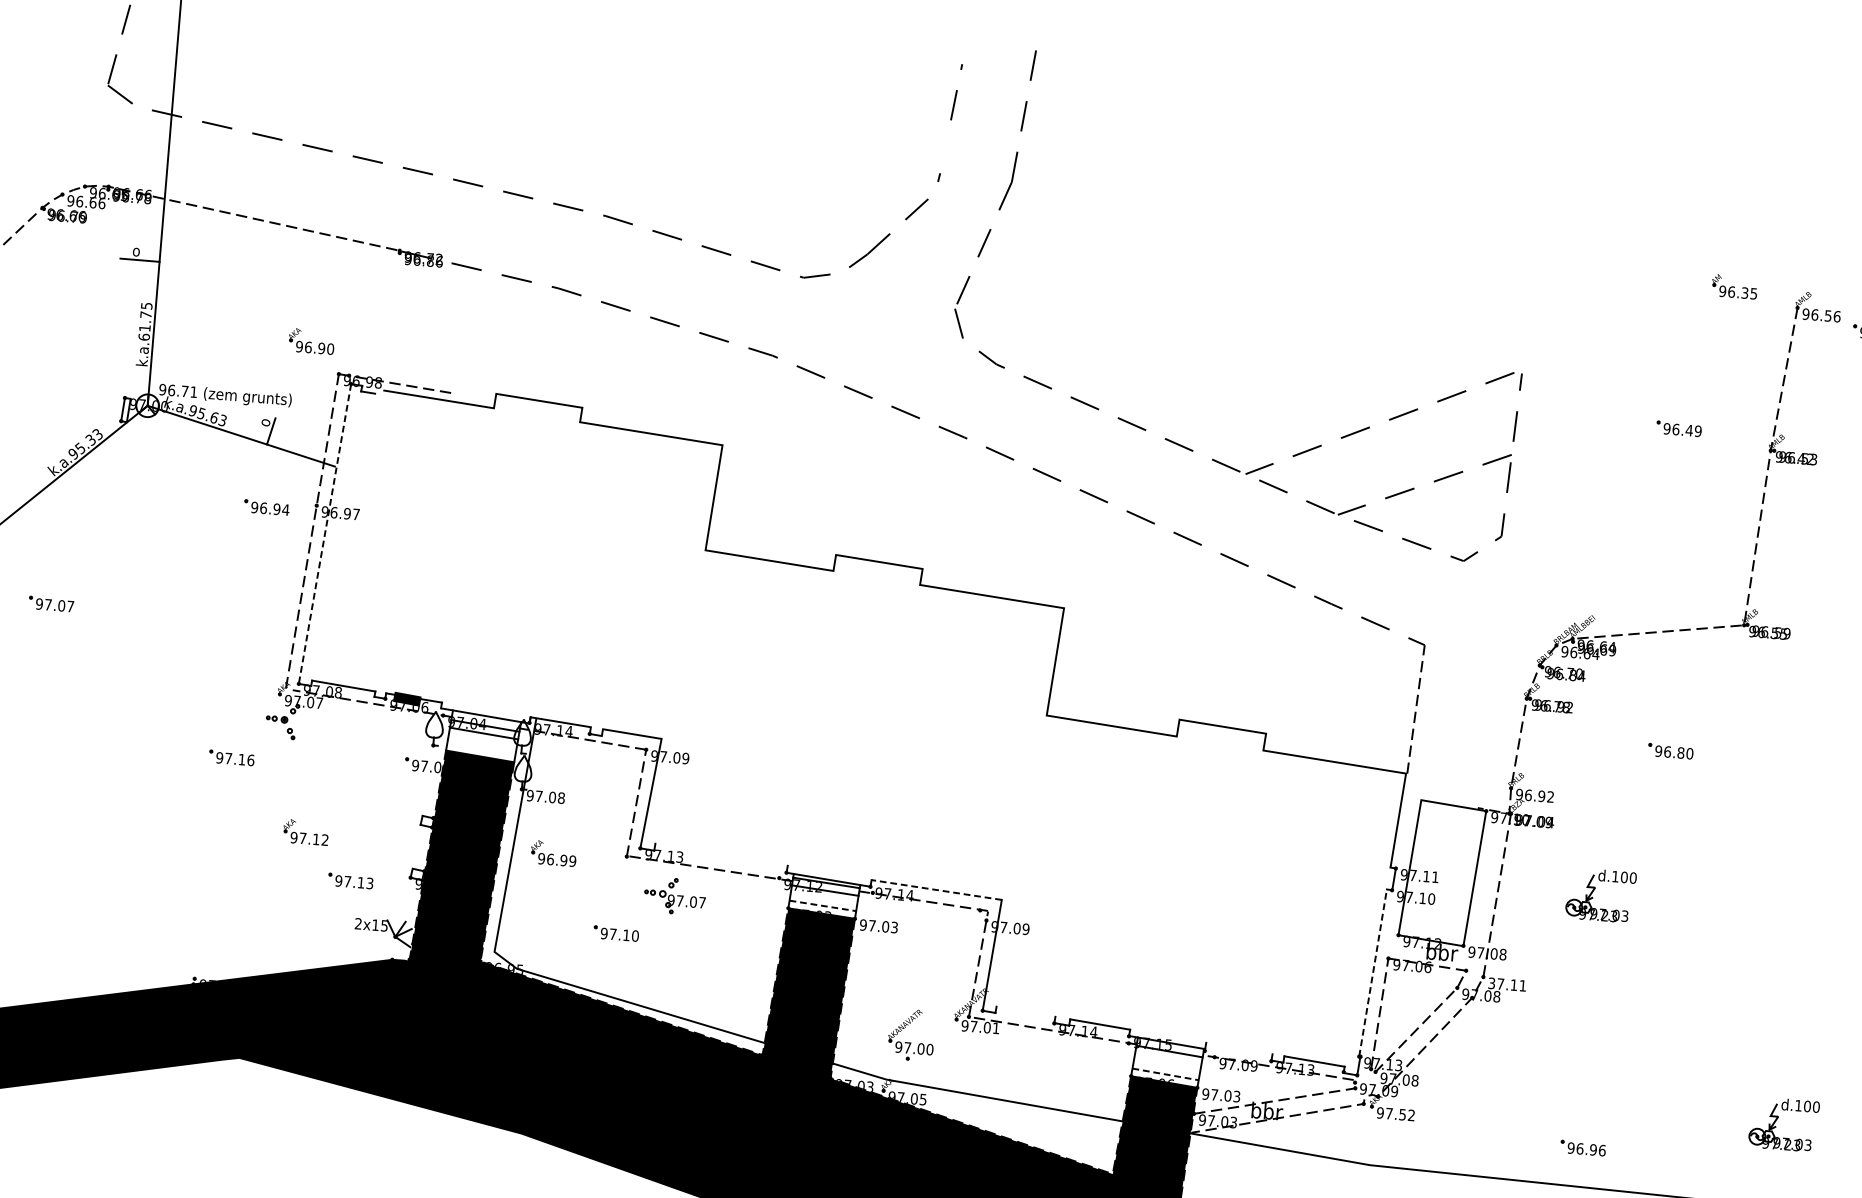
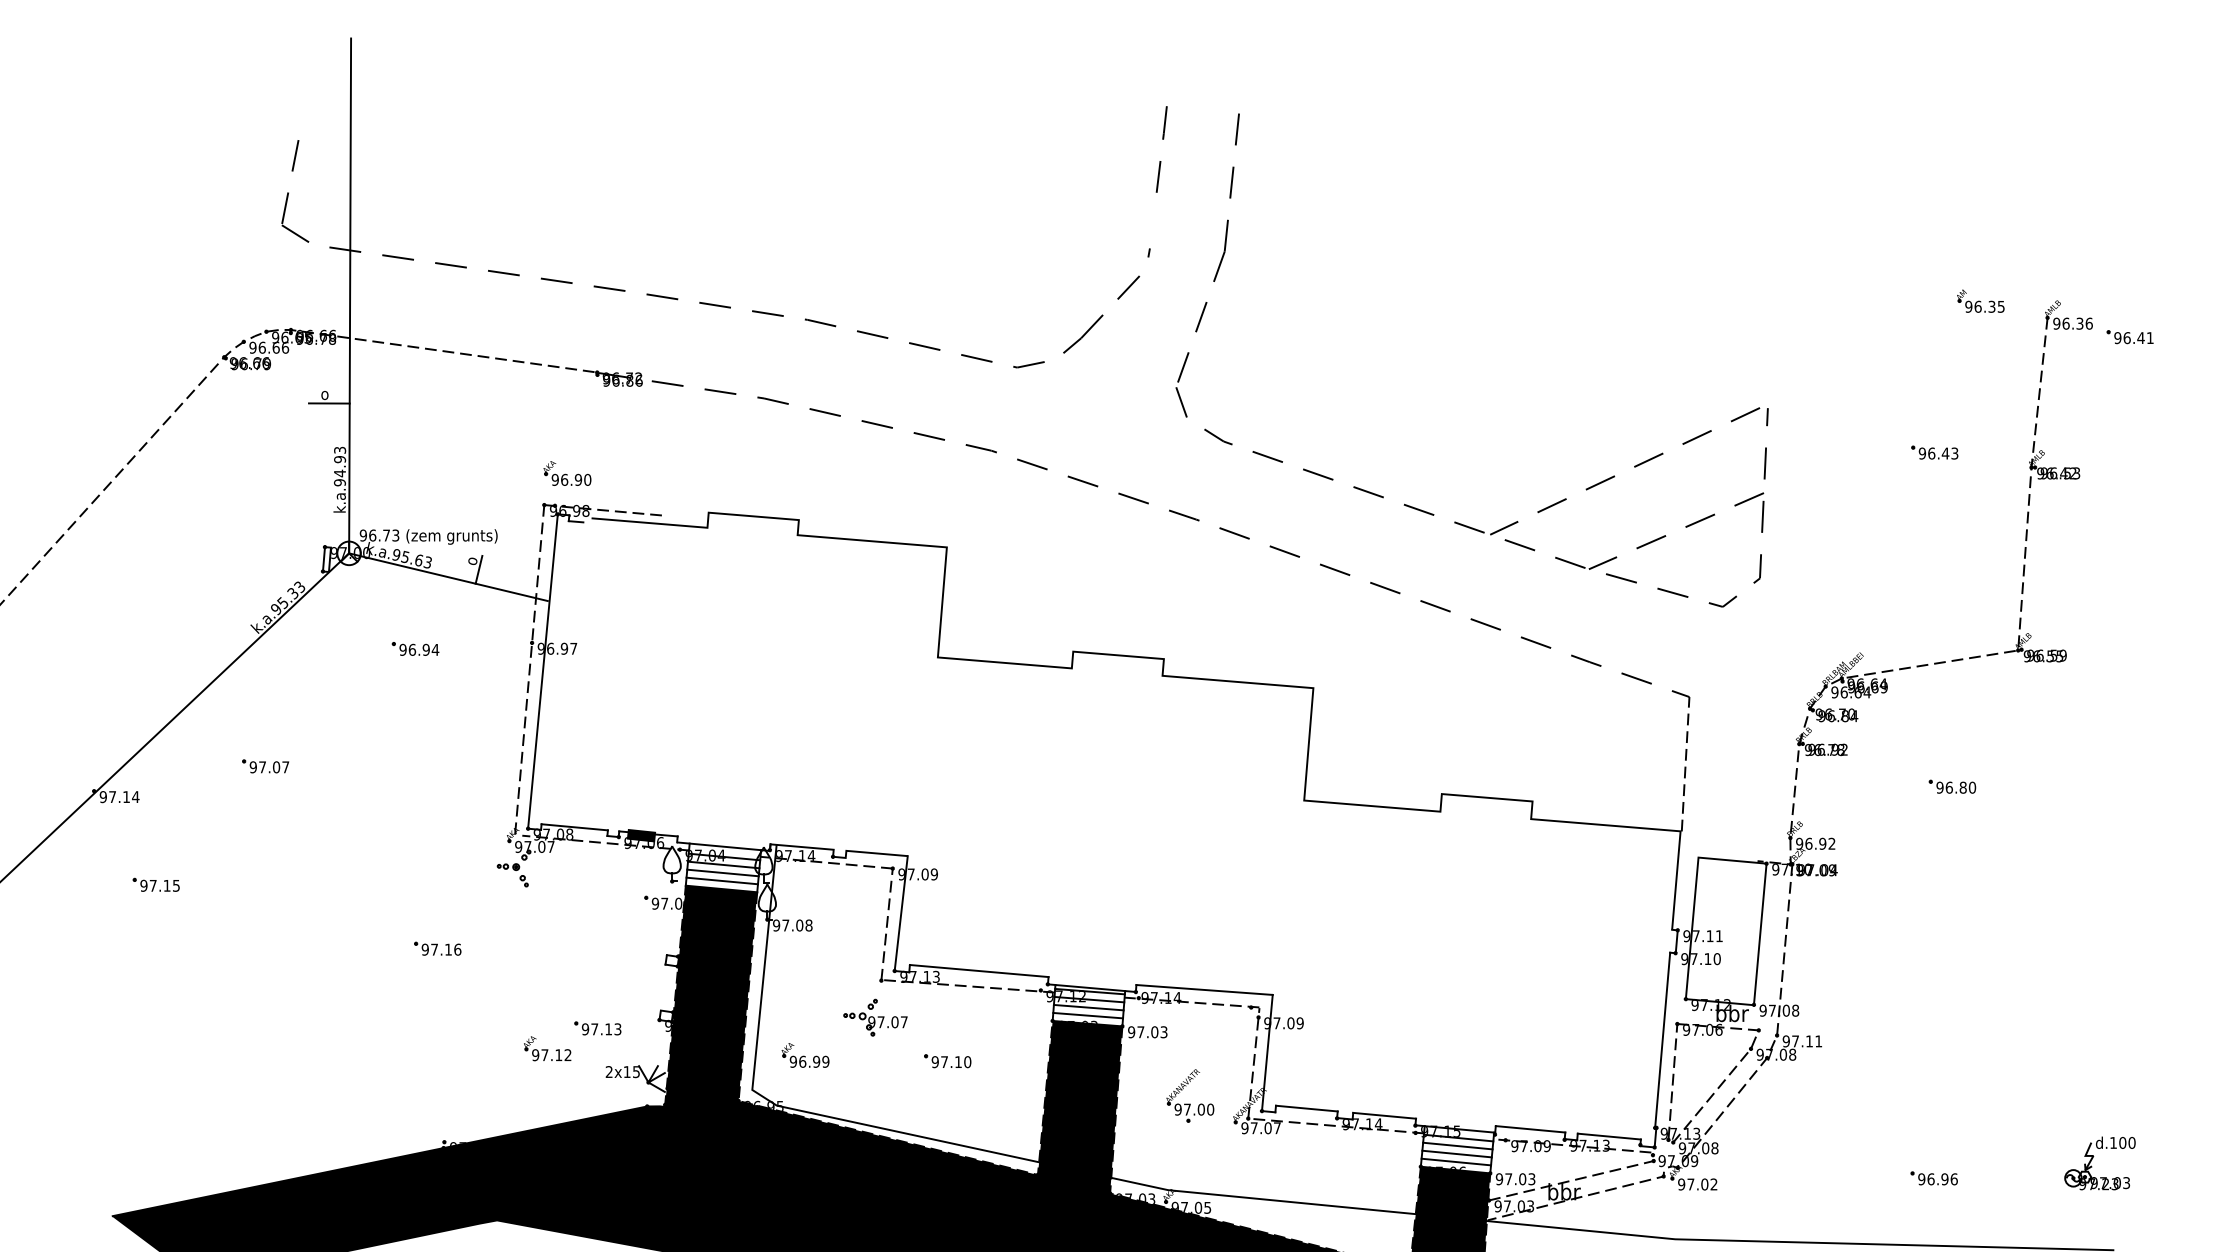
line: (964, 50) -> (1164, 119), added
text: (1827, 314) -> (2079, 322), 96.56 -> 96.36
text: (145, 321) -> (339, 466), k.a.61.75 -> k.a.94.93
part: (311, 341) -> (567, 473), moved
text: (193, 392) -> (395, 535), 96.71 -> 96.73
text: (1697, 431) -> (1954, 453), 96.49 -> 96.43
part: (266, 507) -> (415, 648), moved
line: (324, 533) -> (542, 671), dashed -> solid
line: (482, 740) -> (722, 872), added
line: (480, 748) -> (721, 880), added
part: (231, 757) -> (437, 948), moved
part: (305, 832) -> (547, 1048), moved
part: (553, 853) -> (805, 1055), moved
line: (720, 854) -> (978, 970), added
line: (936, 889) -> (1204, 989), dashed -> solid
part: (675, 896) -> (875, 1017), moved
part: (1593, 897) -> (1884, 944), removed
line: (823, 898) -> (1088, 1007), added
line: (823, 905) -> (1088, 1015), dashed -> solid
part: (616, 933) -> (947, 1061), moved
line: (1372, 973) -> (1662, 1040), dashed -> solid
text: (1491, 983) -> (1785, 1041), 37.11 -> 97.11
line: (1025, 1011) -> (1306, 1108), added
text: (996, 1028) -> (1277, 1128), 97.01 -> 97.07
part: (911, 1042) -> (1190, 1103), moved
line: (1239, 1048) -> (1530, 1129), added
line: (1167, 1058) -> (1457, 1145), added
line: (1166, 1066) -> (1456, 1153), added
line: (1165, 1074) -> (1456, 1162), dashed -> solid
text: (1402, 1114) -> (1704, 1184), 97.52 -> 97.02
part: (1582, 1148) -> (1933, 1178), moved

